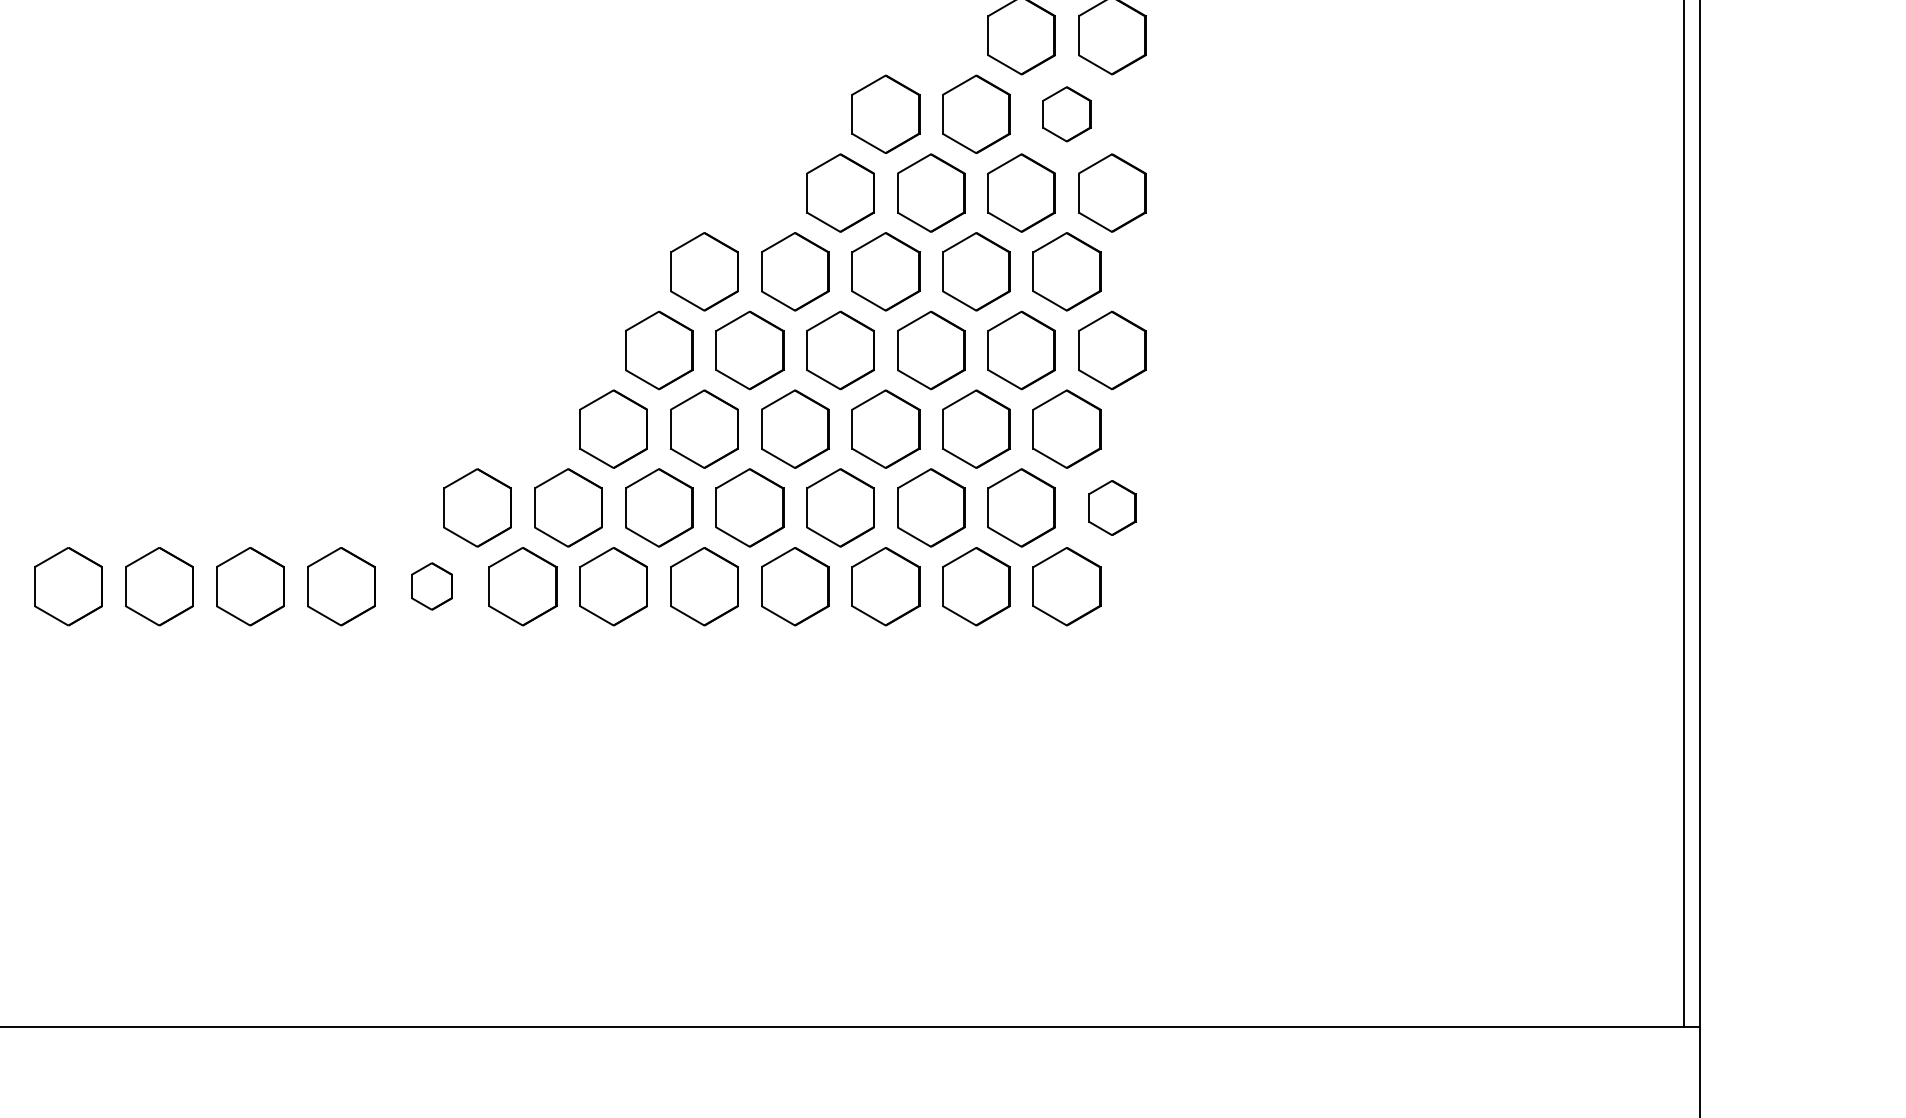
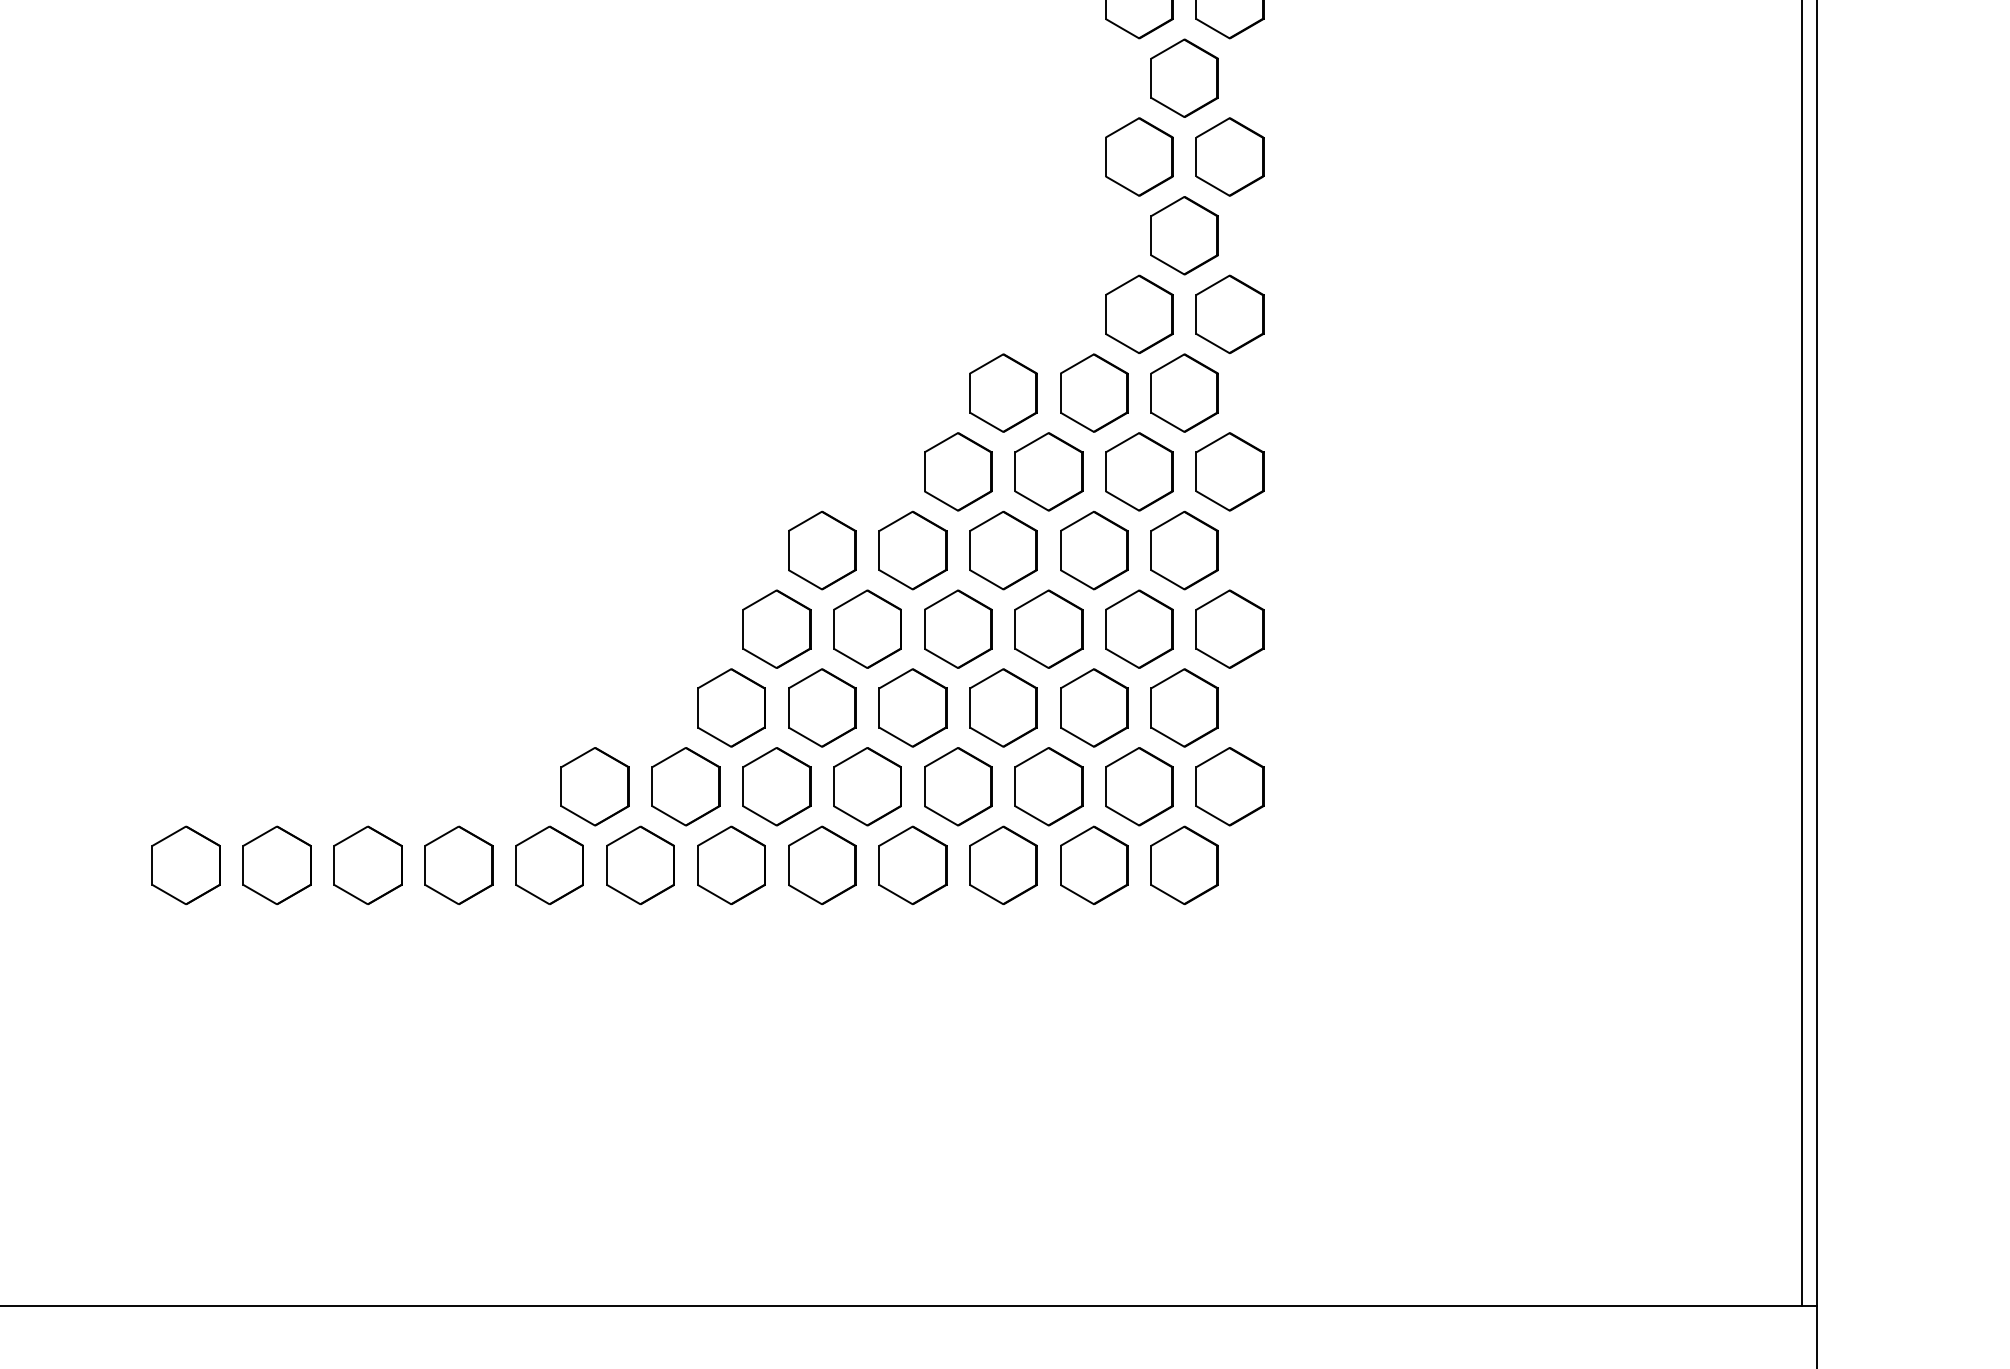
part: (1066, 113) -> (1184, 392), size x1.43
part: (1111, 507) -> (1229, 786), size x1.43
part: (431, 585) -> (549, 864), size x1.67

